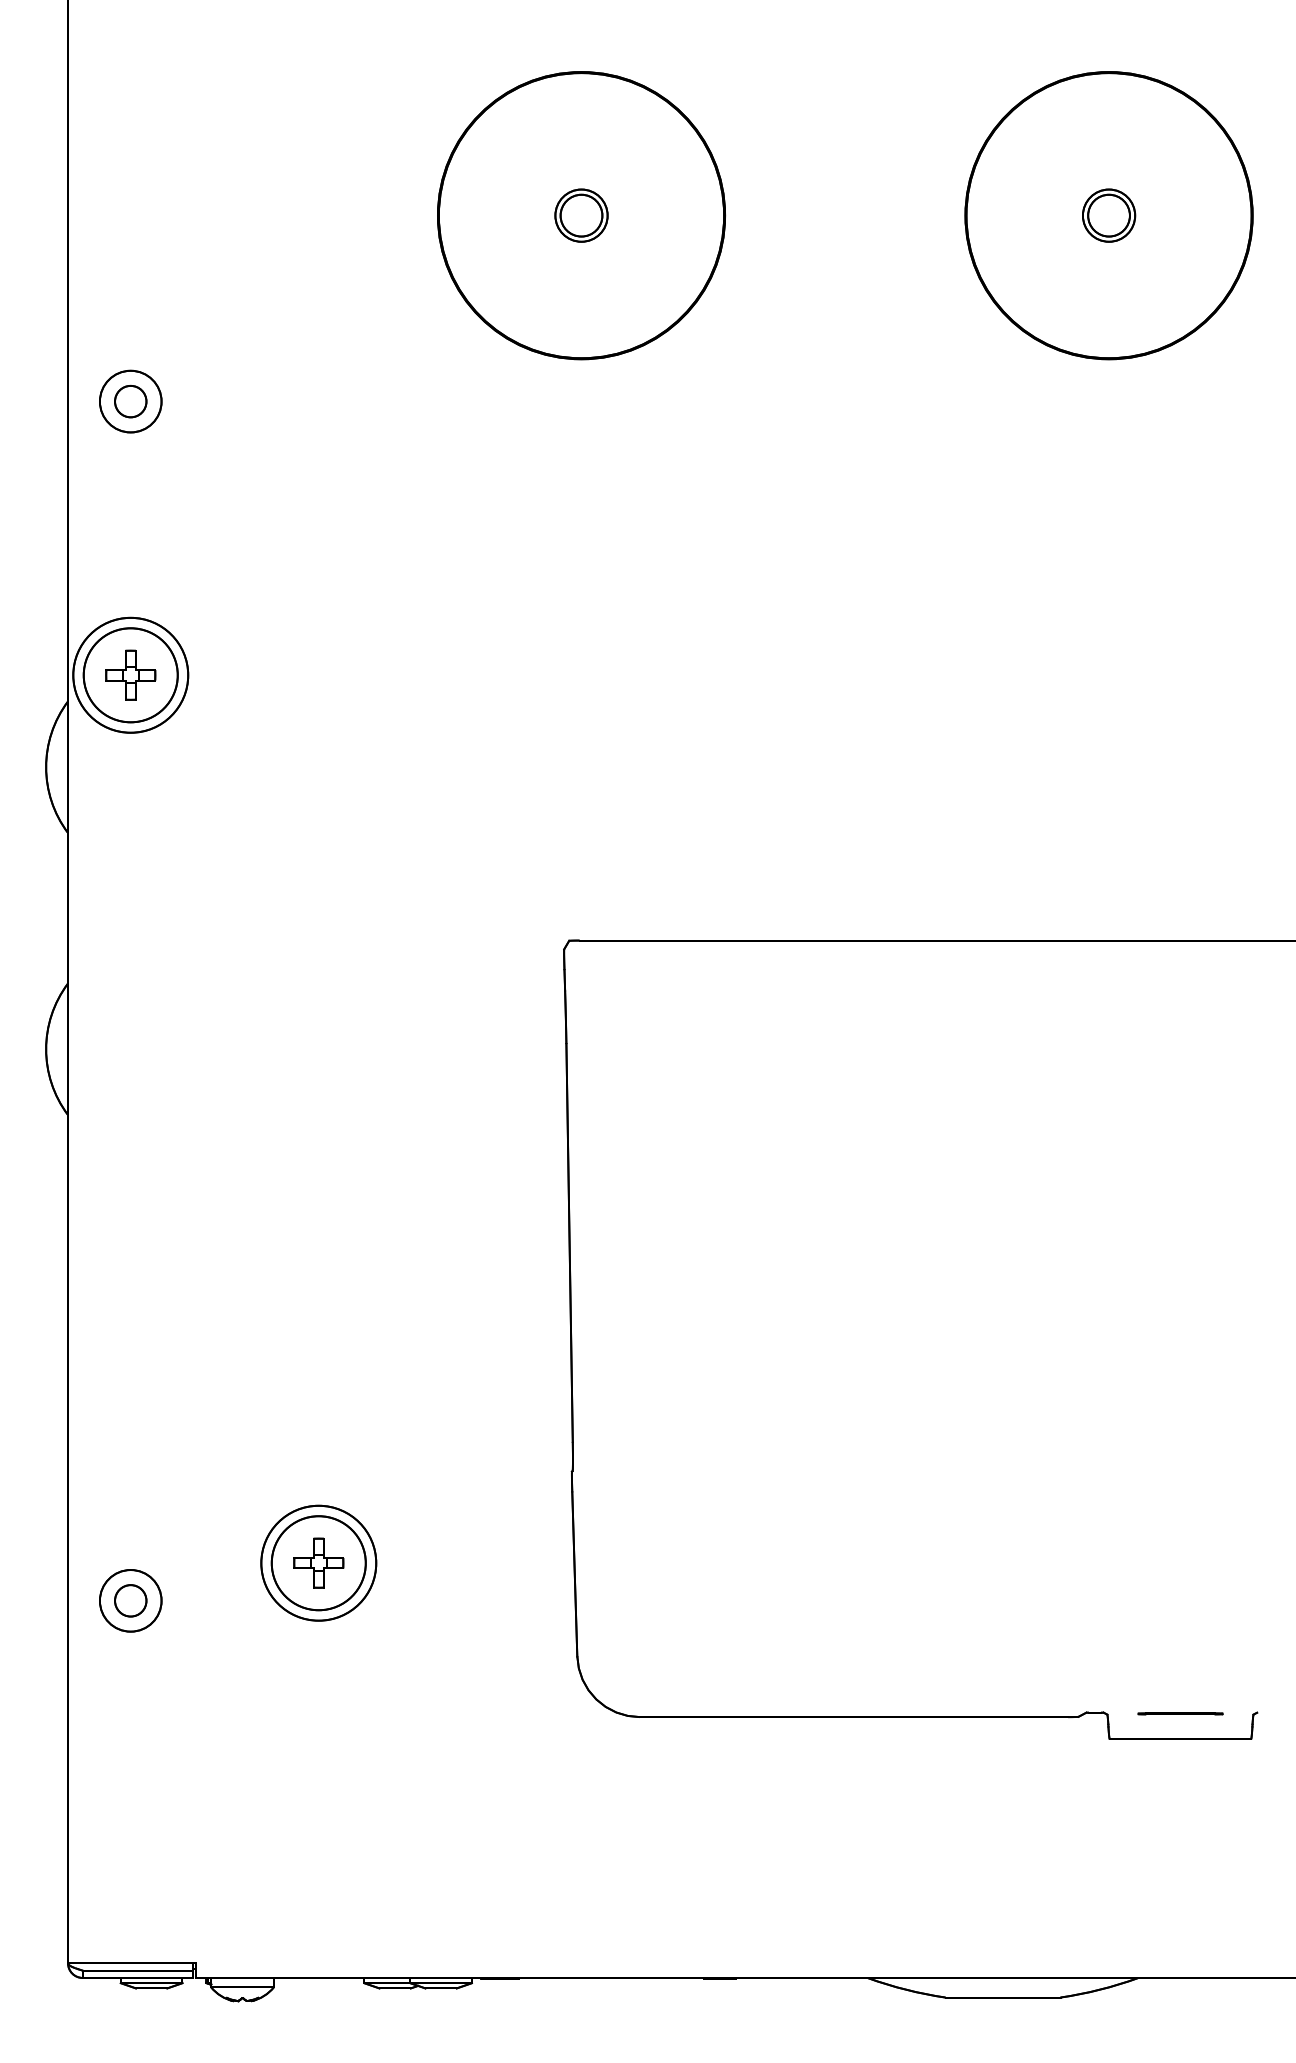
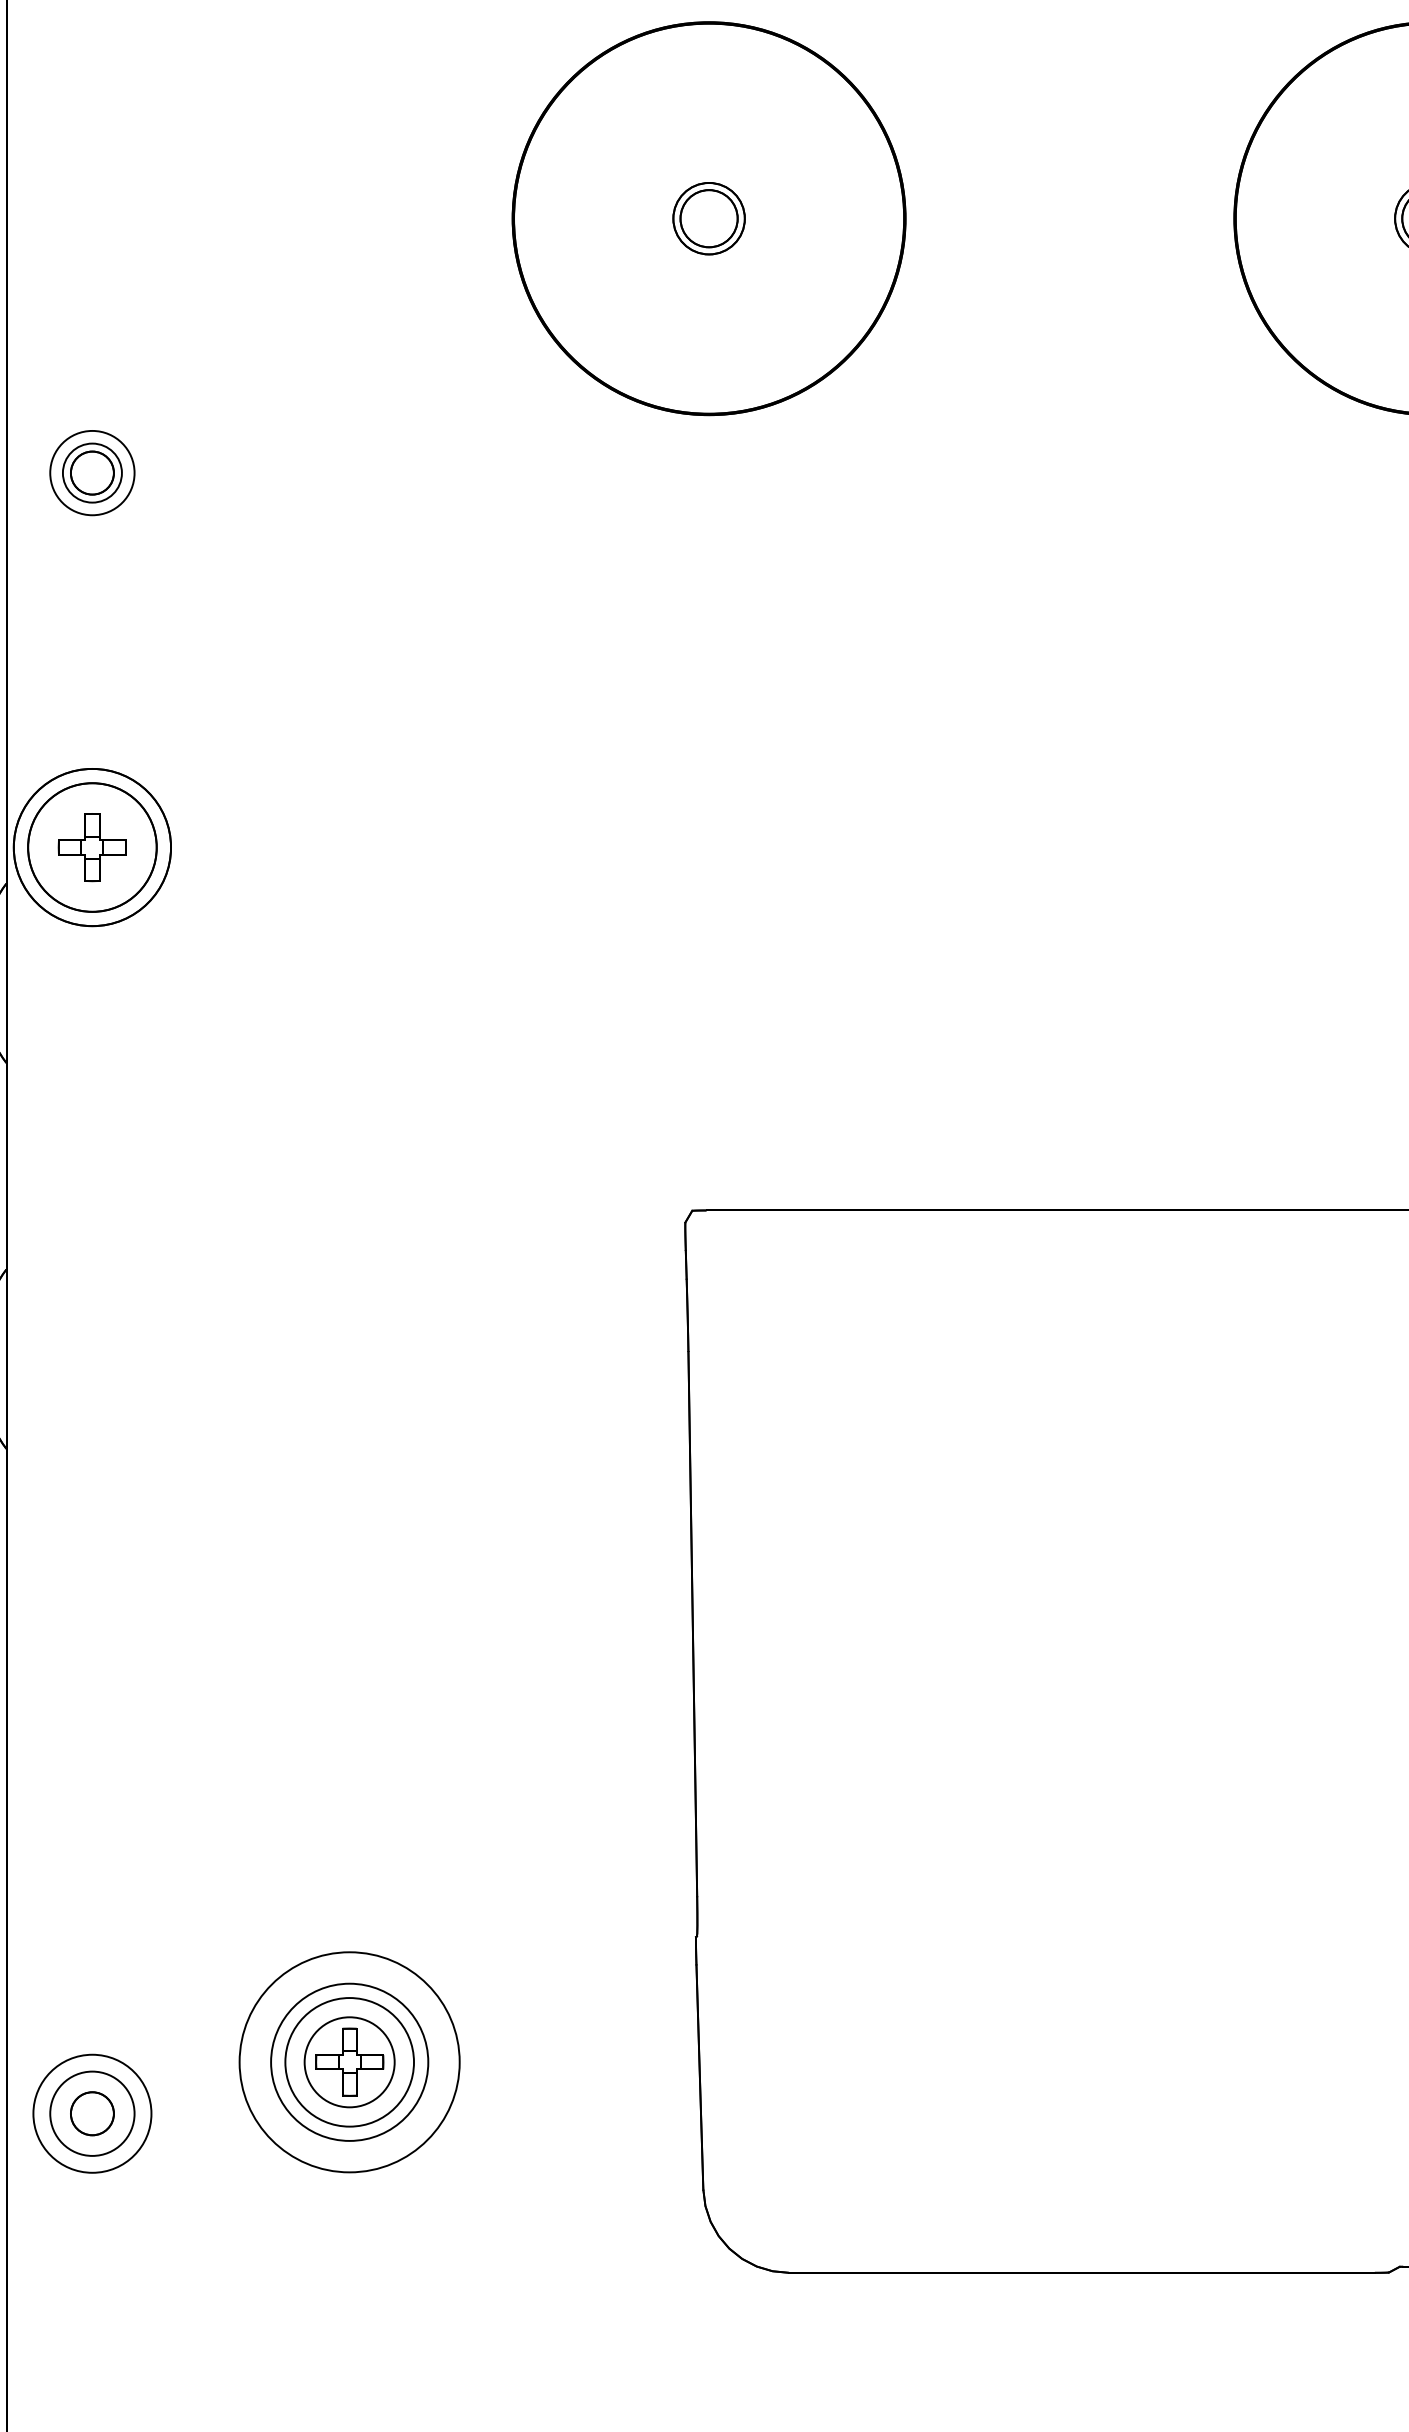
circle: (130, 401) -> (92, 472), size x0.7
circle: (318, 1562) -> (349, 2061), size x1.4
circle: (318, 1563) -> (349, 2062), size x0.7
circle: (130, 1600) -> (92, 2113), size x1.4

